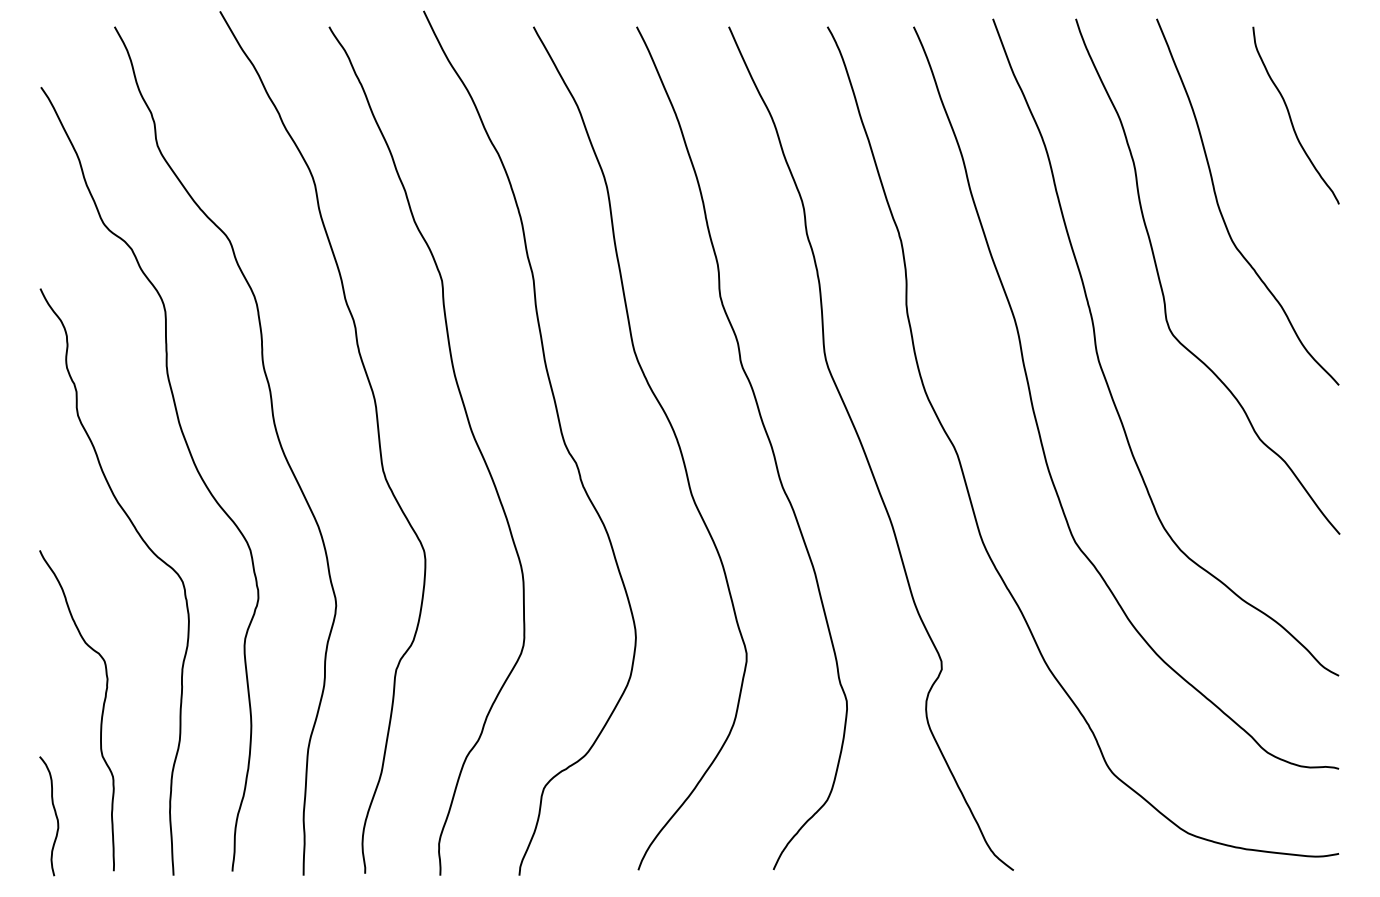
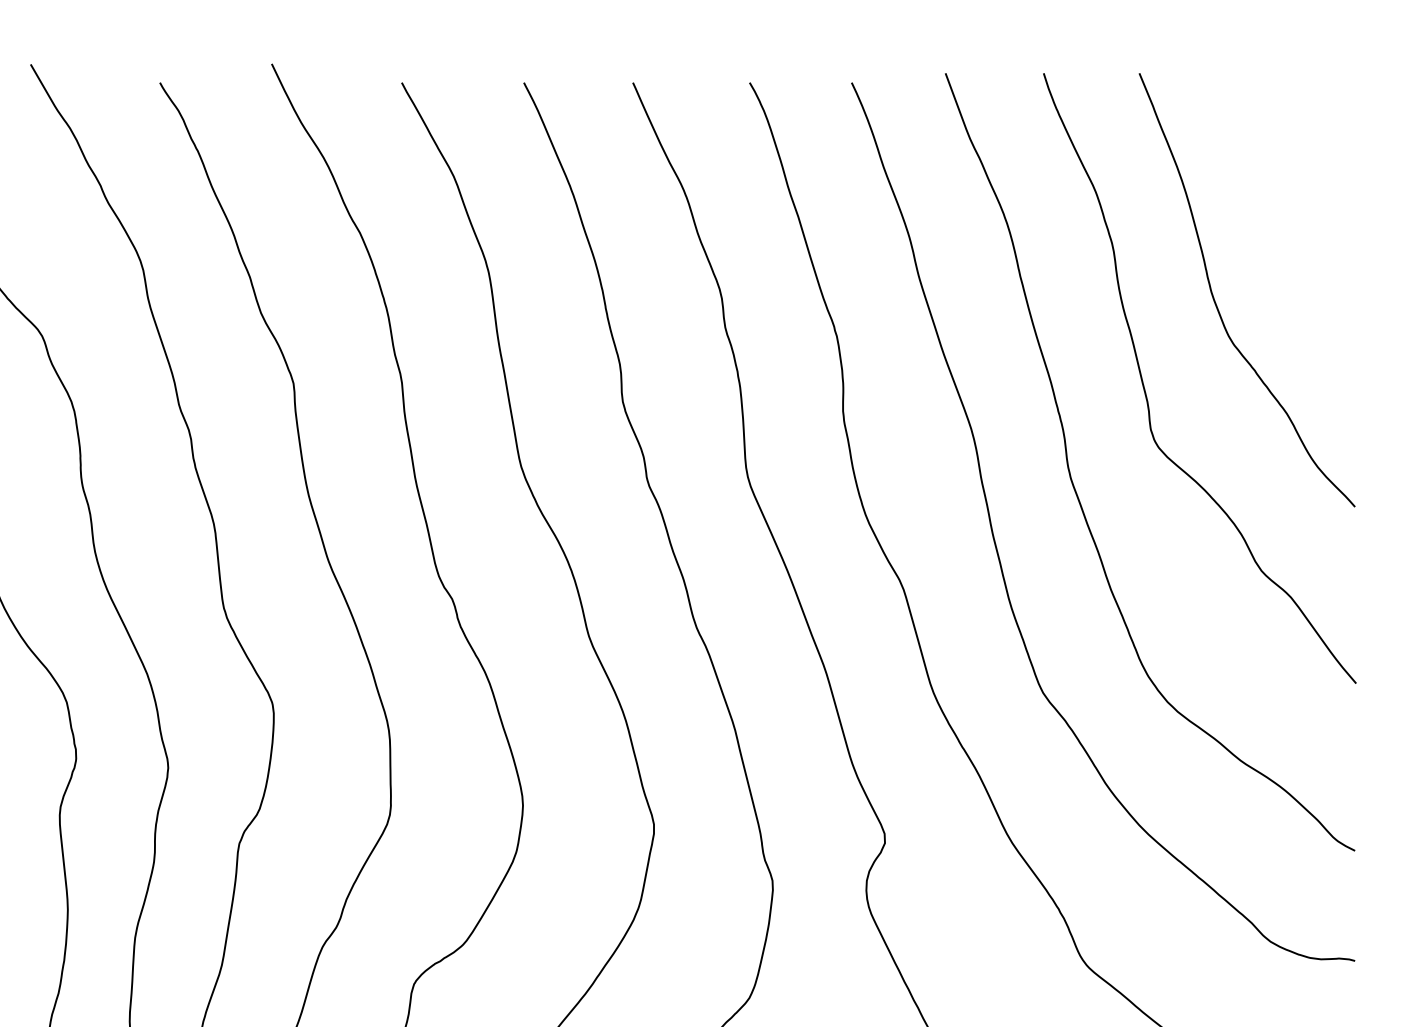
curve: (1291, 117) -> (1298, 190), removed

